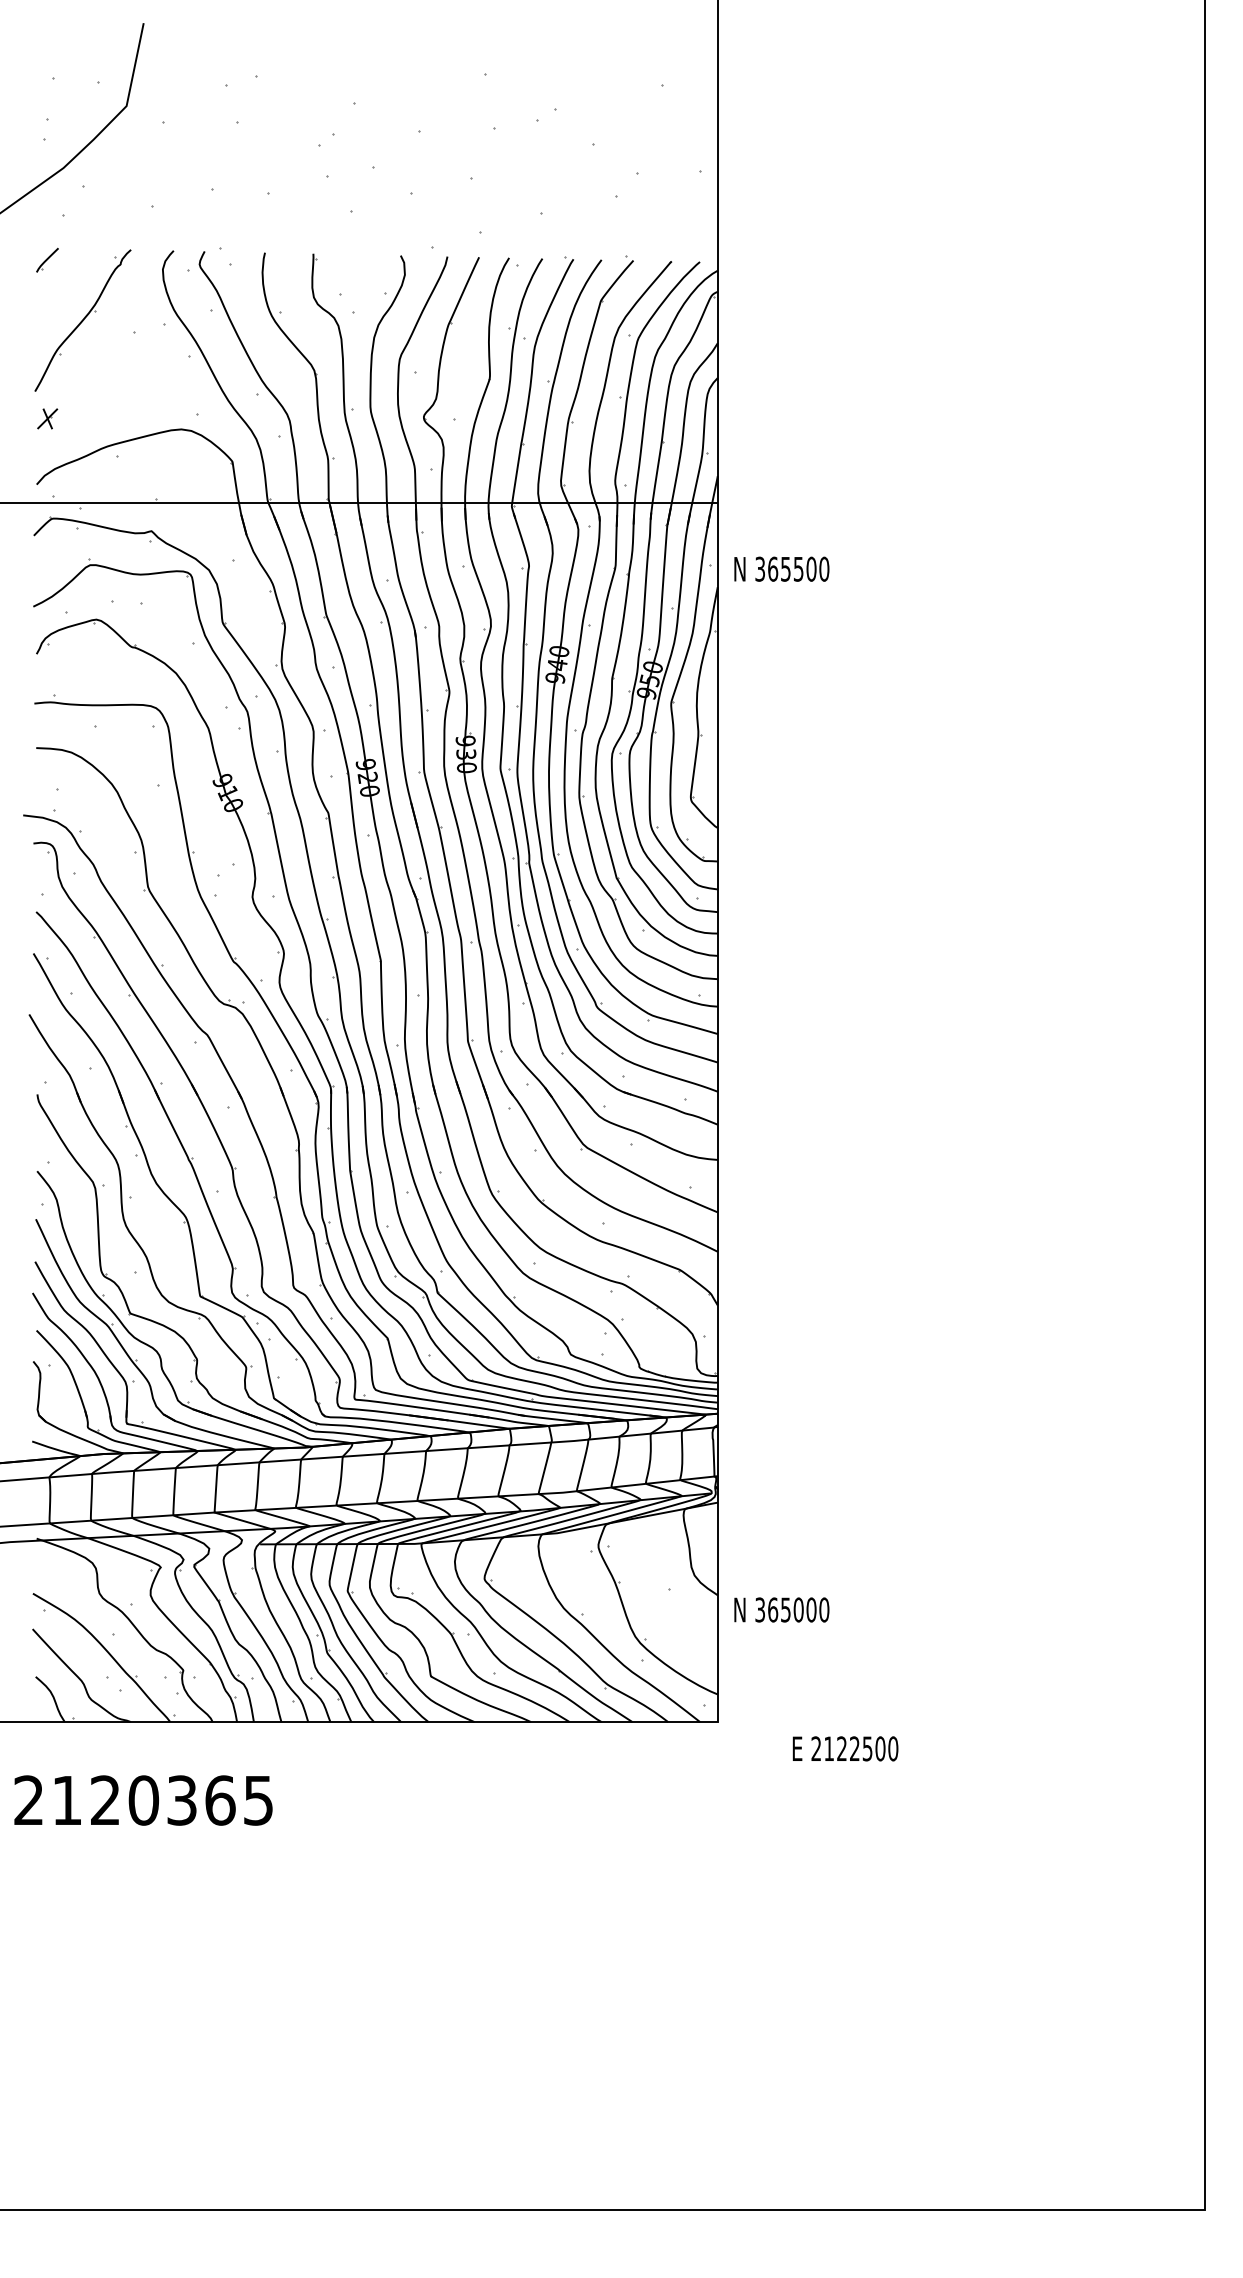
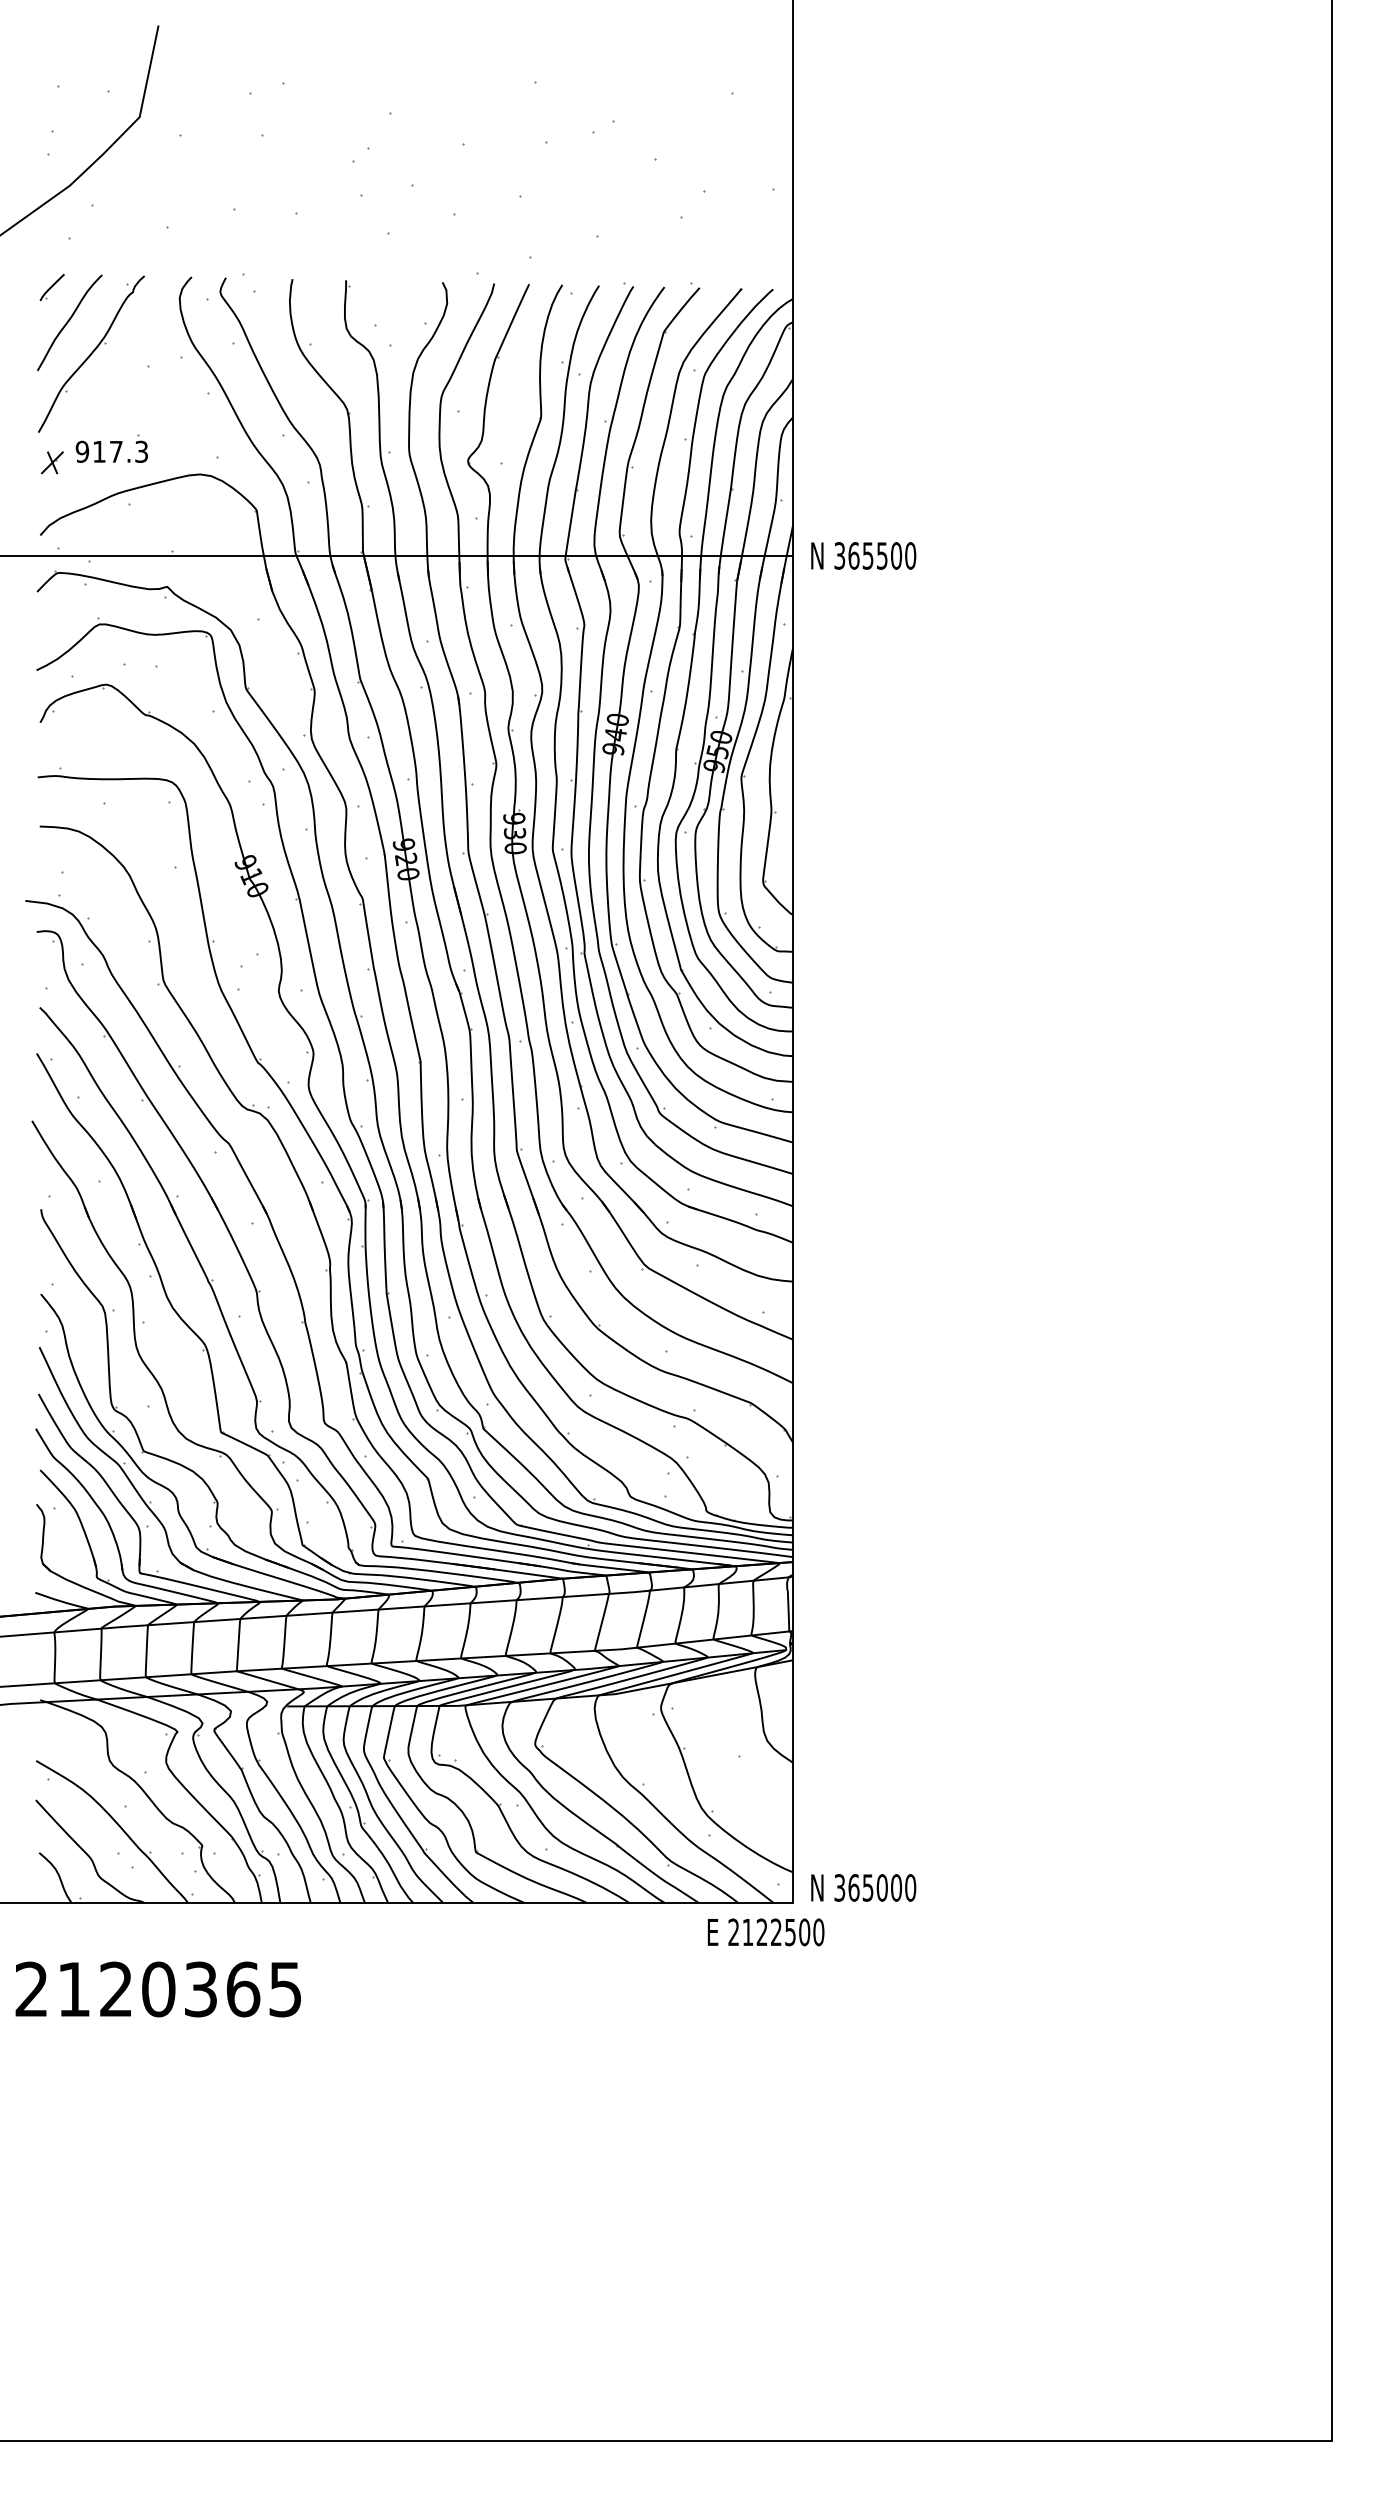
curve: (63, 291) -> (69, 321), added
part: (101, 405) -> (111, 448), added
text: (781, 568) -> (863, 555), moved
text: (781, 1609) -> (863, 1887), moved
text: (845, 1748) -> (765, 1932), moved

